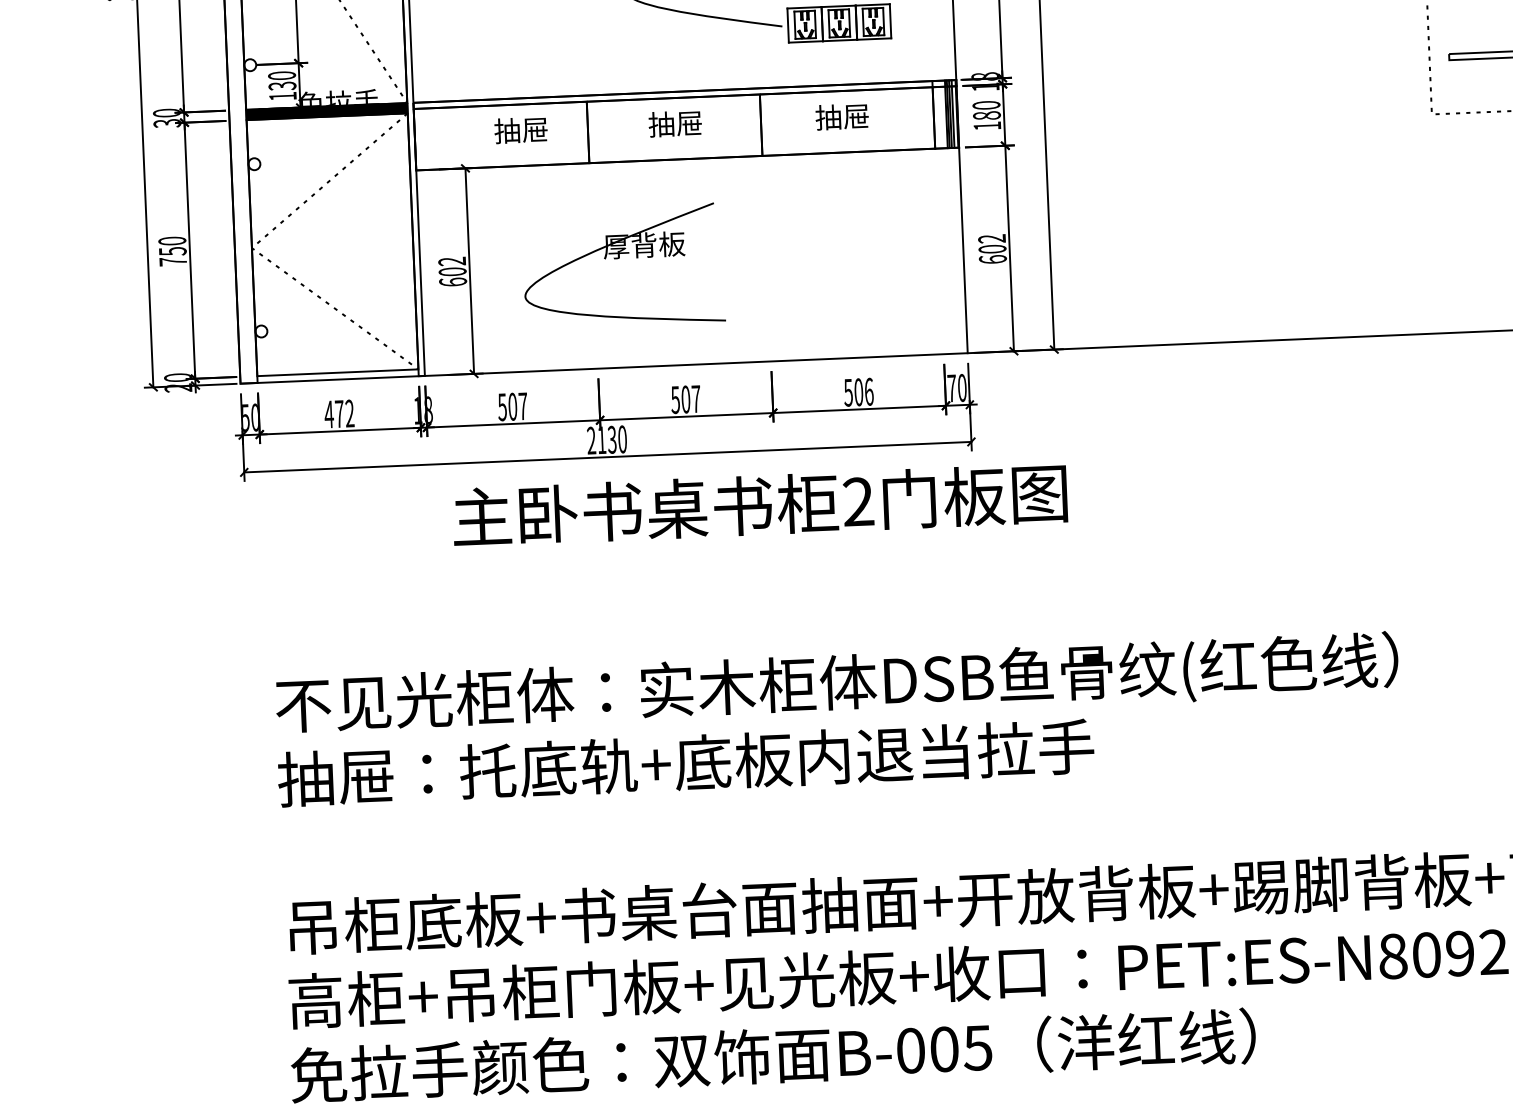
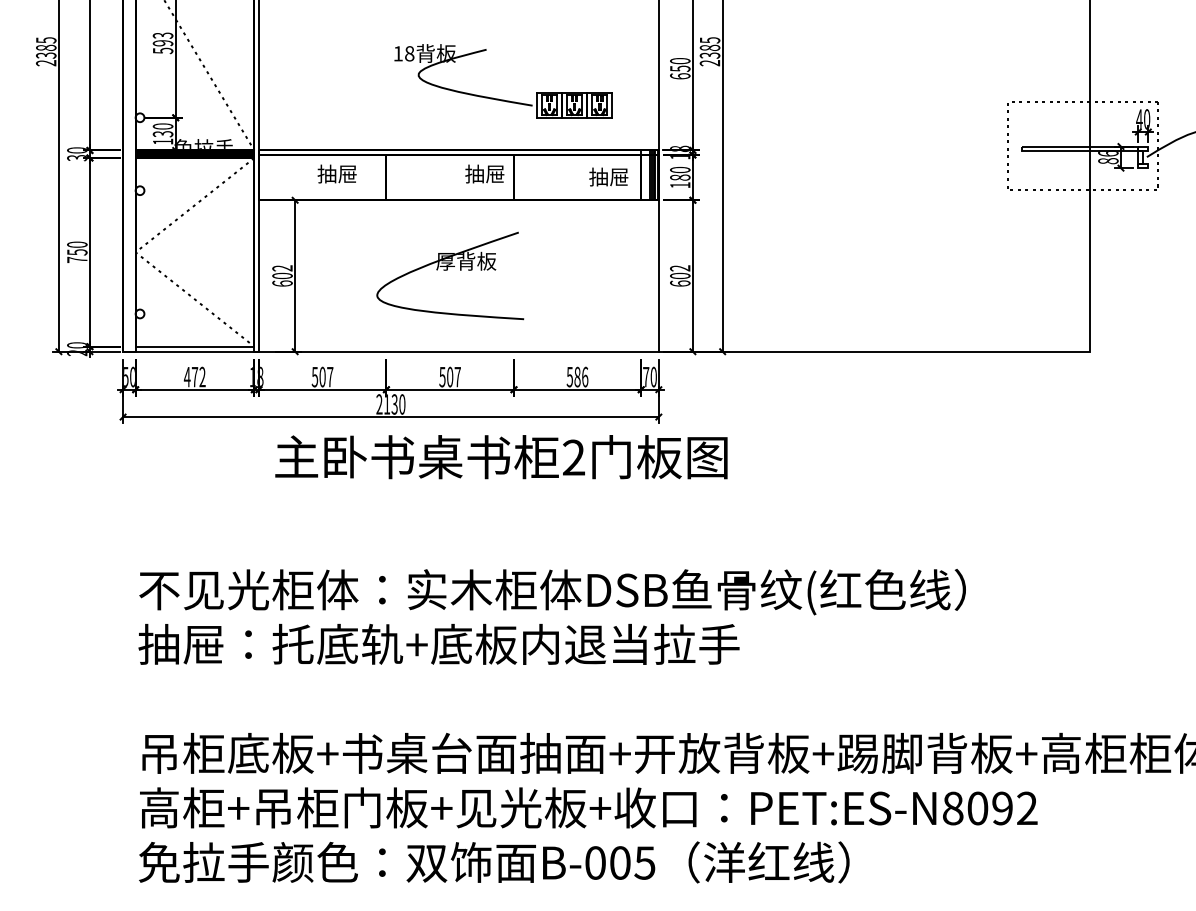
text: (841, 116) -> (608, 176), moved
text: (674, 123) -> (484, 173), moved
part: (623, 265) -> (450, 275), moved
text: (858, 392) -> (577, 377), 506 -> 586

